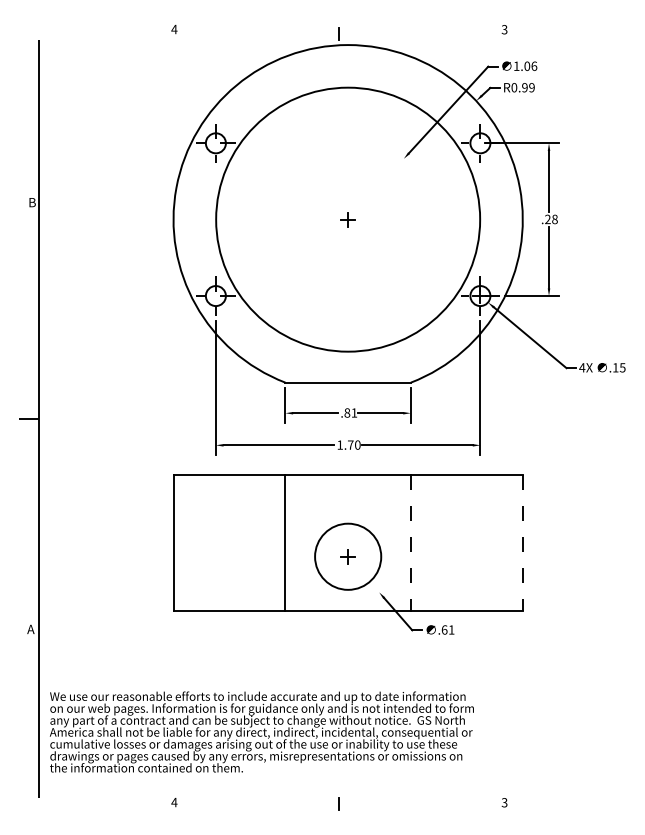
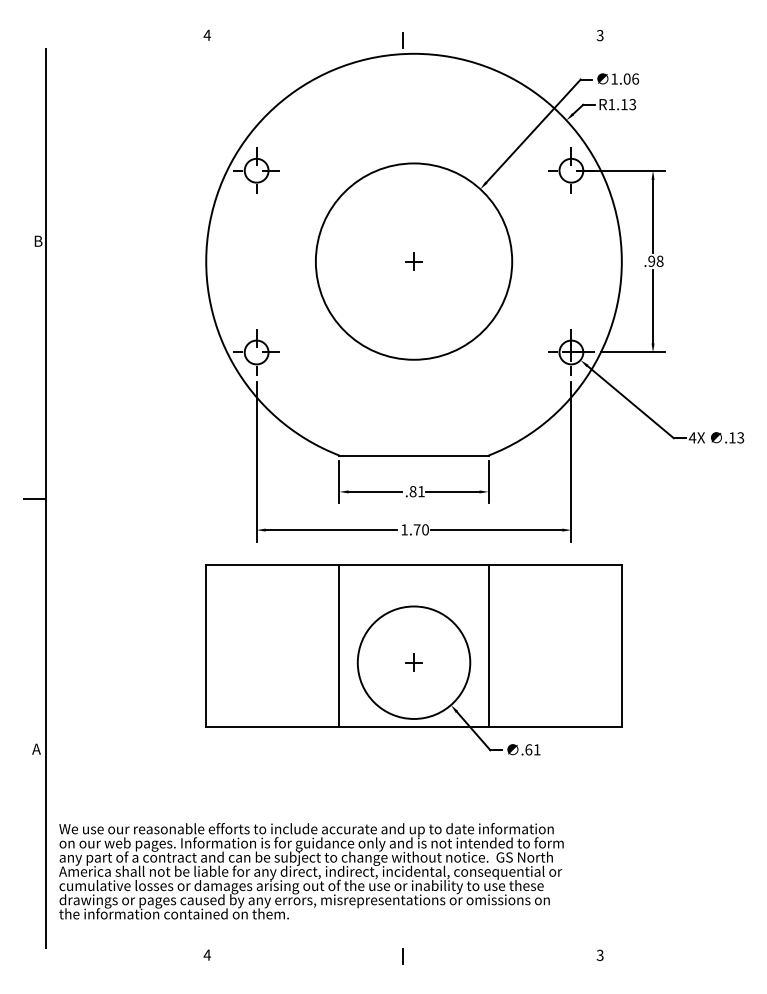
text: (523, 87) -> (622, 104), R0.99 -> R1.13
circle: (347, 219) -> (413, 261), size x0.62
text: (547, 219) -> (651, 261), .28 -> .98
text: (622, 367) -> (740, 437), .15 -> .13
line: (410, 543) -> (488, 646), dashed -> solid
line: (522, 543) -> (621, 646), dashed -> solid
circle: (347, 556) -> (413, 662), size x1.43

